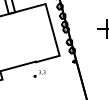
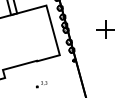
part: (39, 73) -> (41, 84), moved

